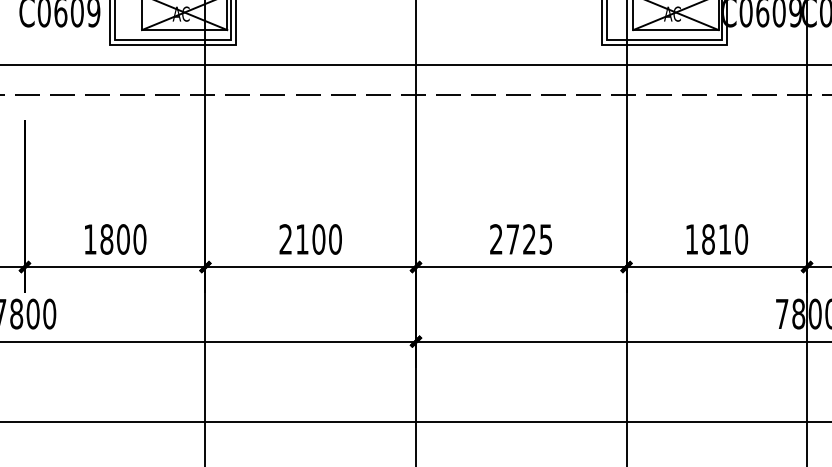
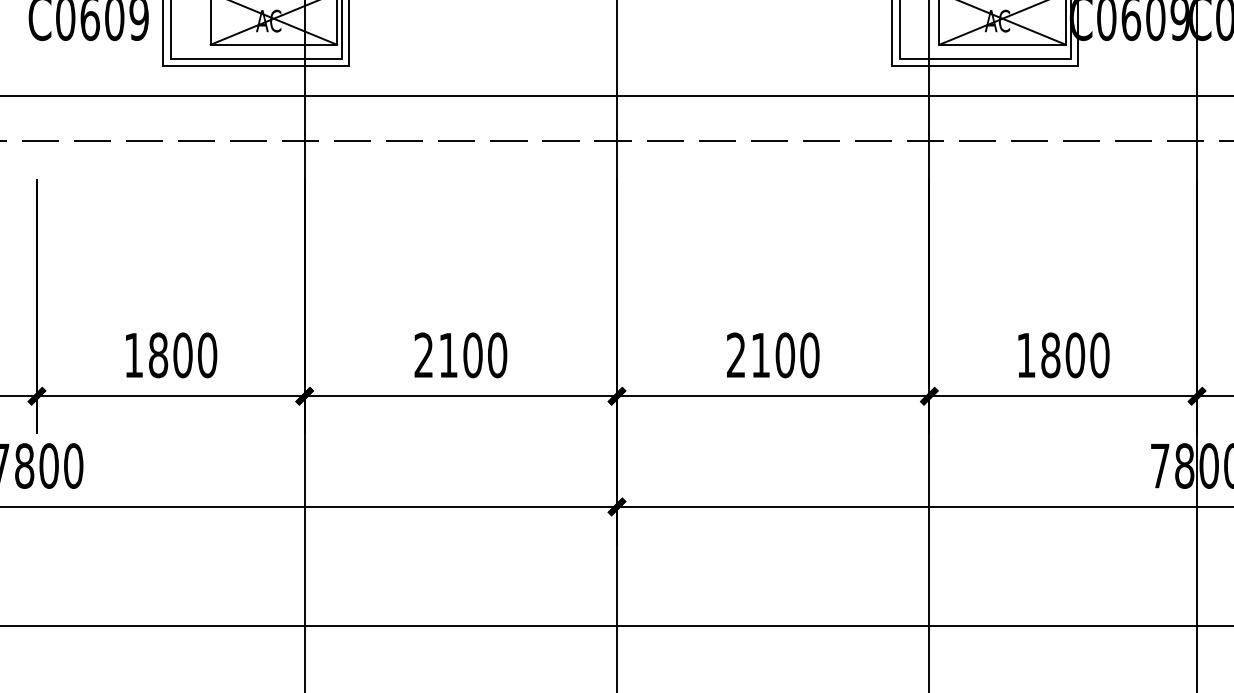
text: (529, 239) -> (785, 355), 2725 -> 2100
text: (724, 239) -> (1074, 355), 1810 -> 1800

